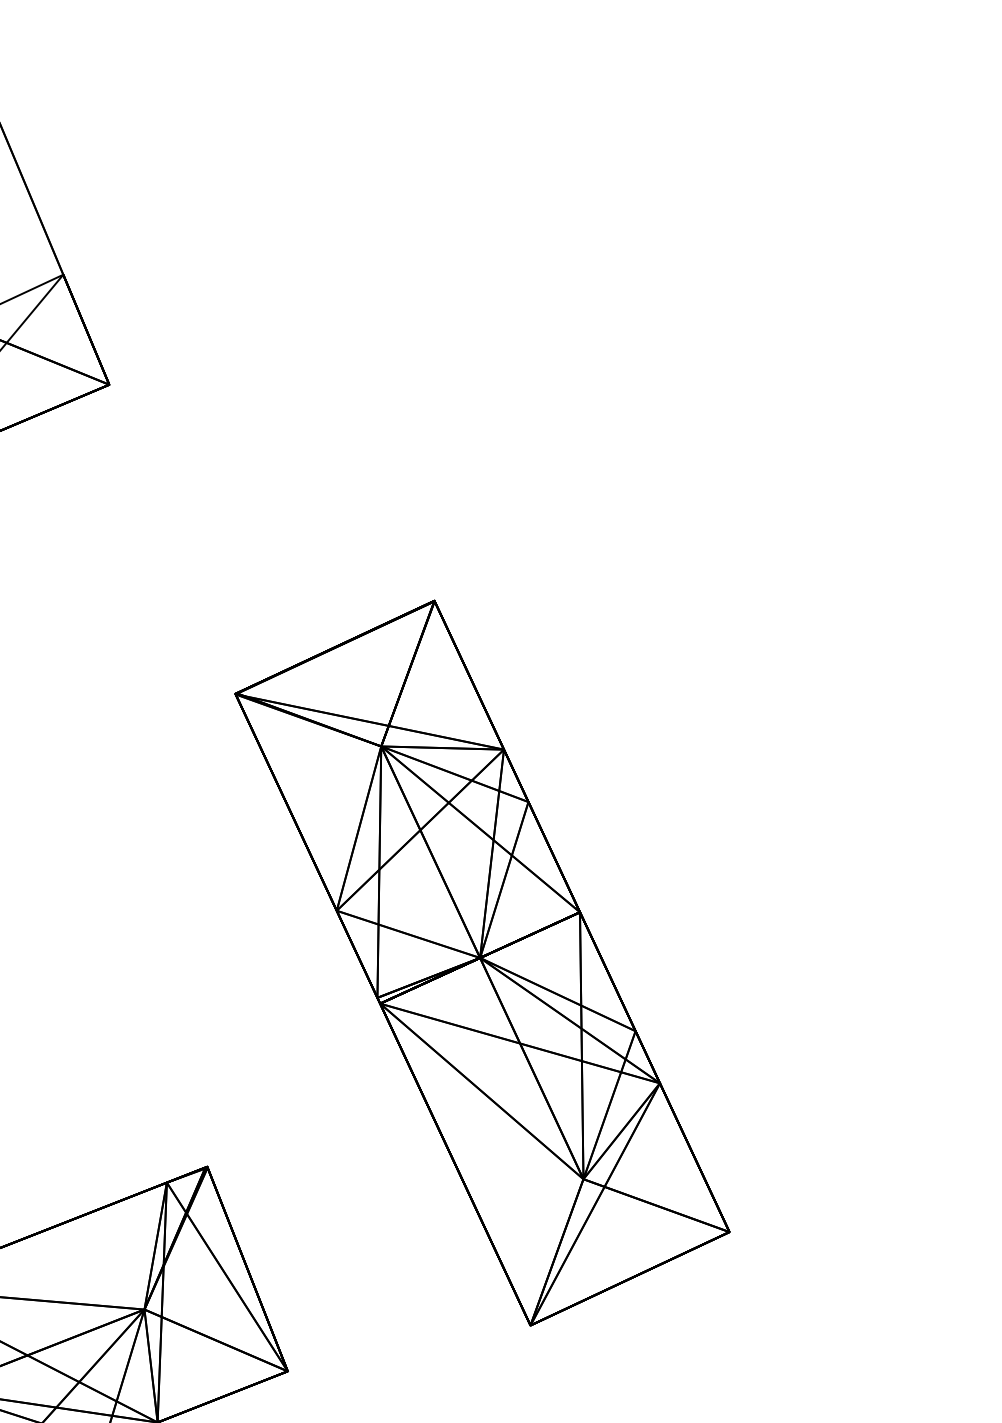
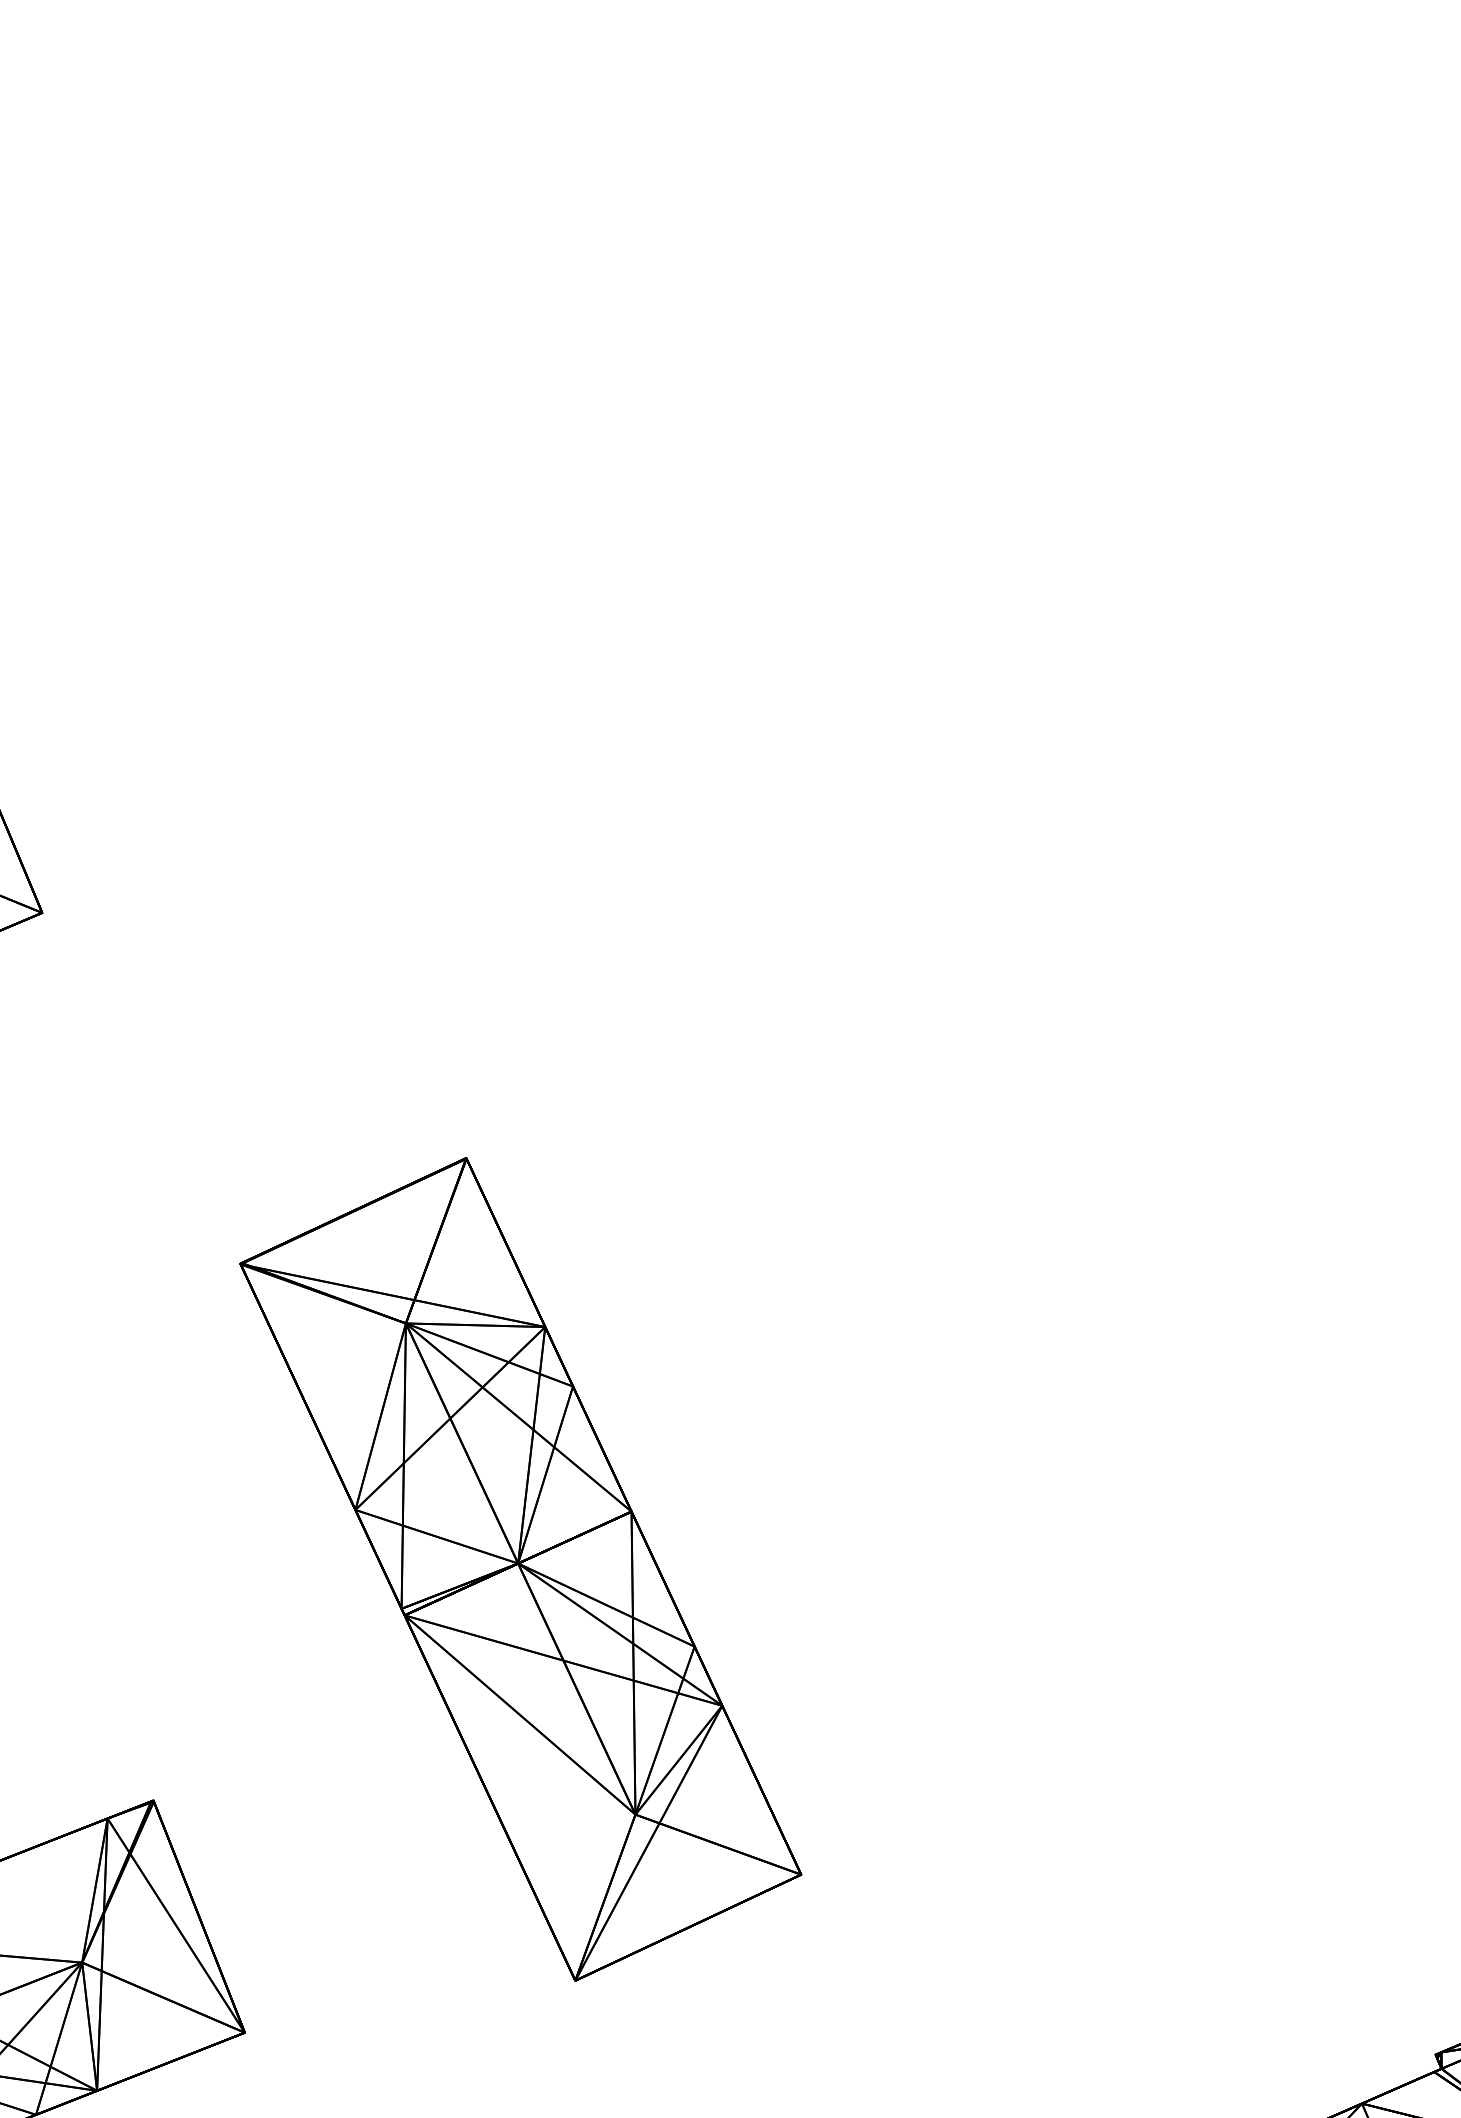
part: (482, 963) -> (520, 1569), moved

